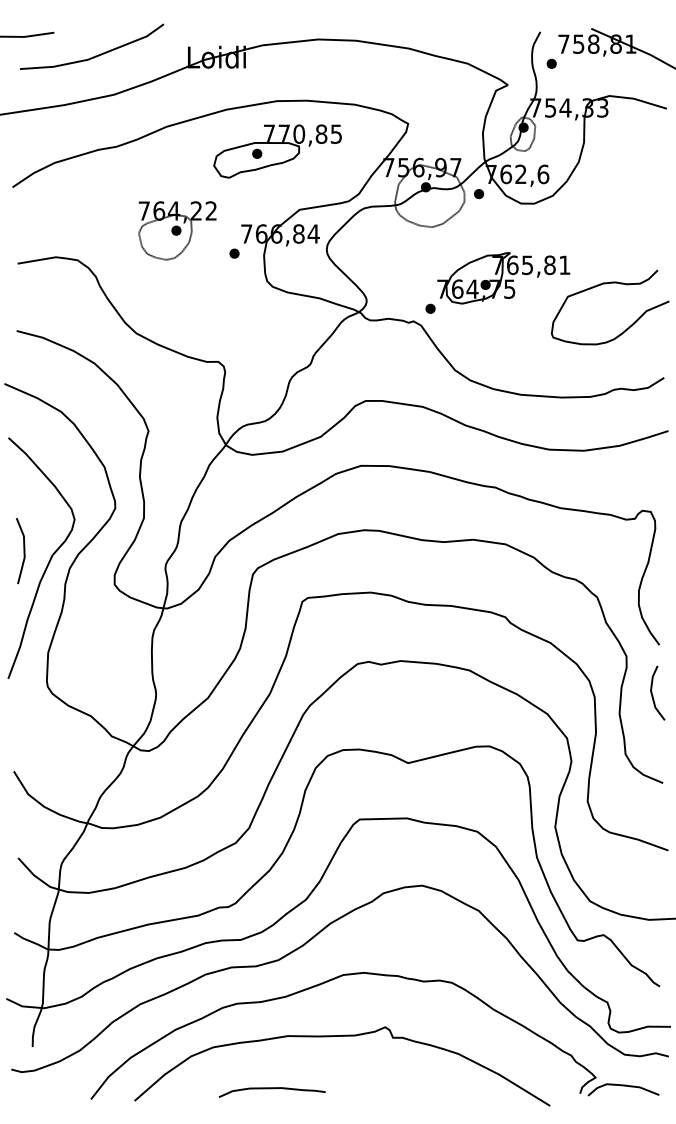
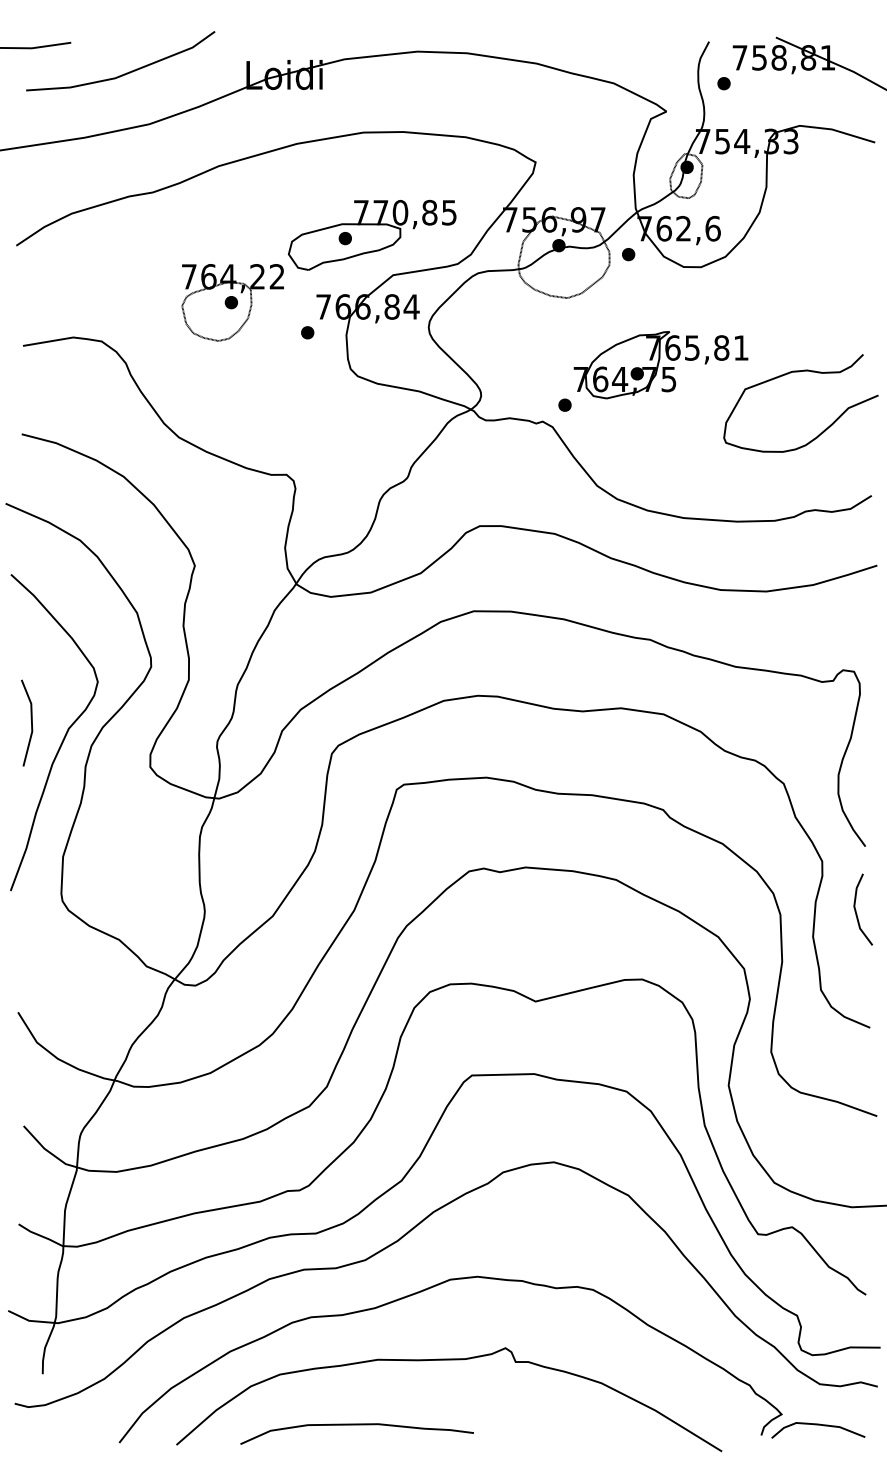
part: (277, 151) -> (371, 235), moved
part: (272, 1092) -> (357, 1433), size x1.67

